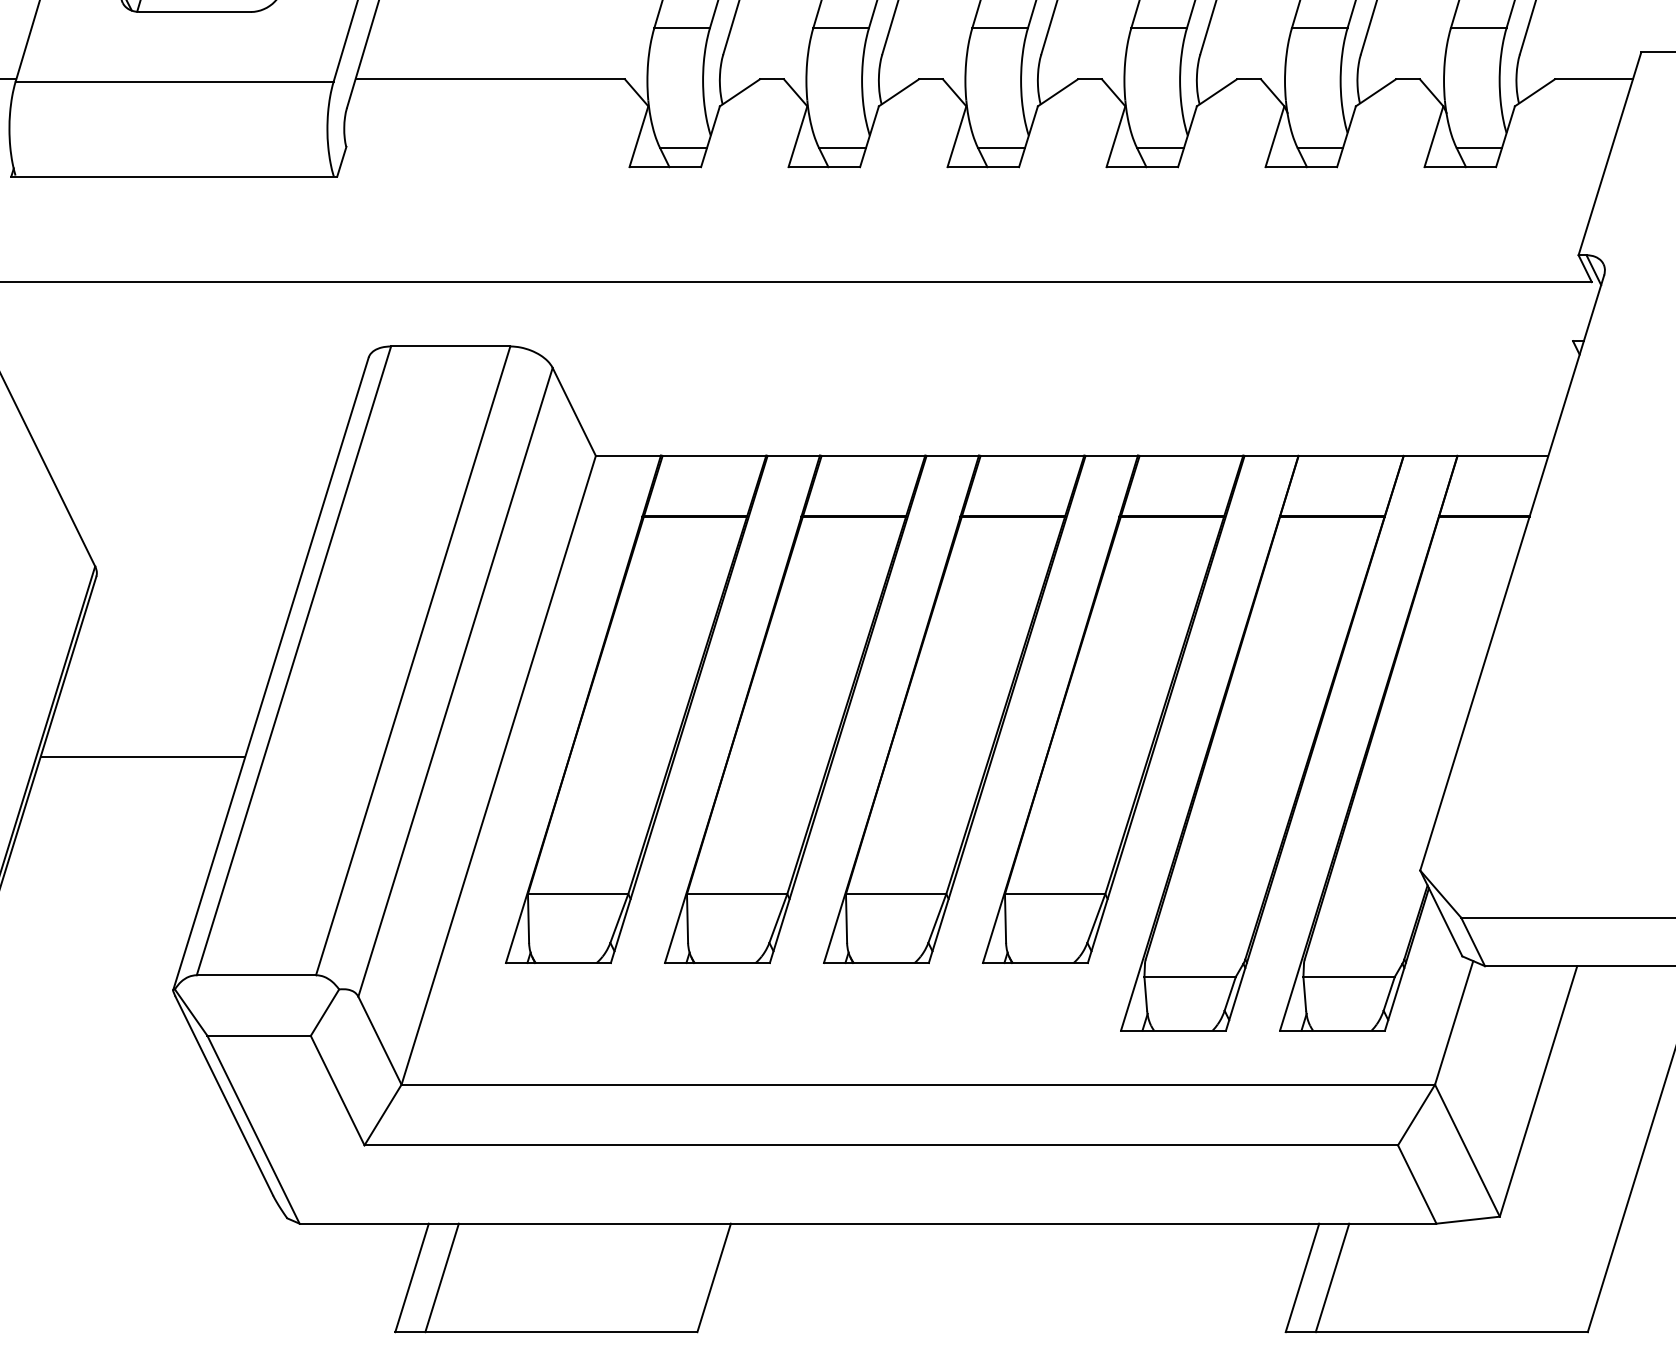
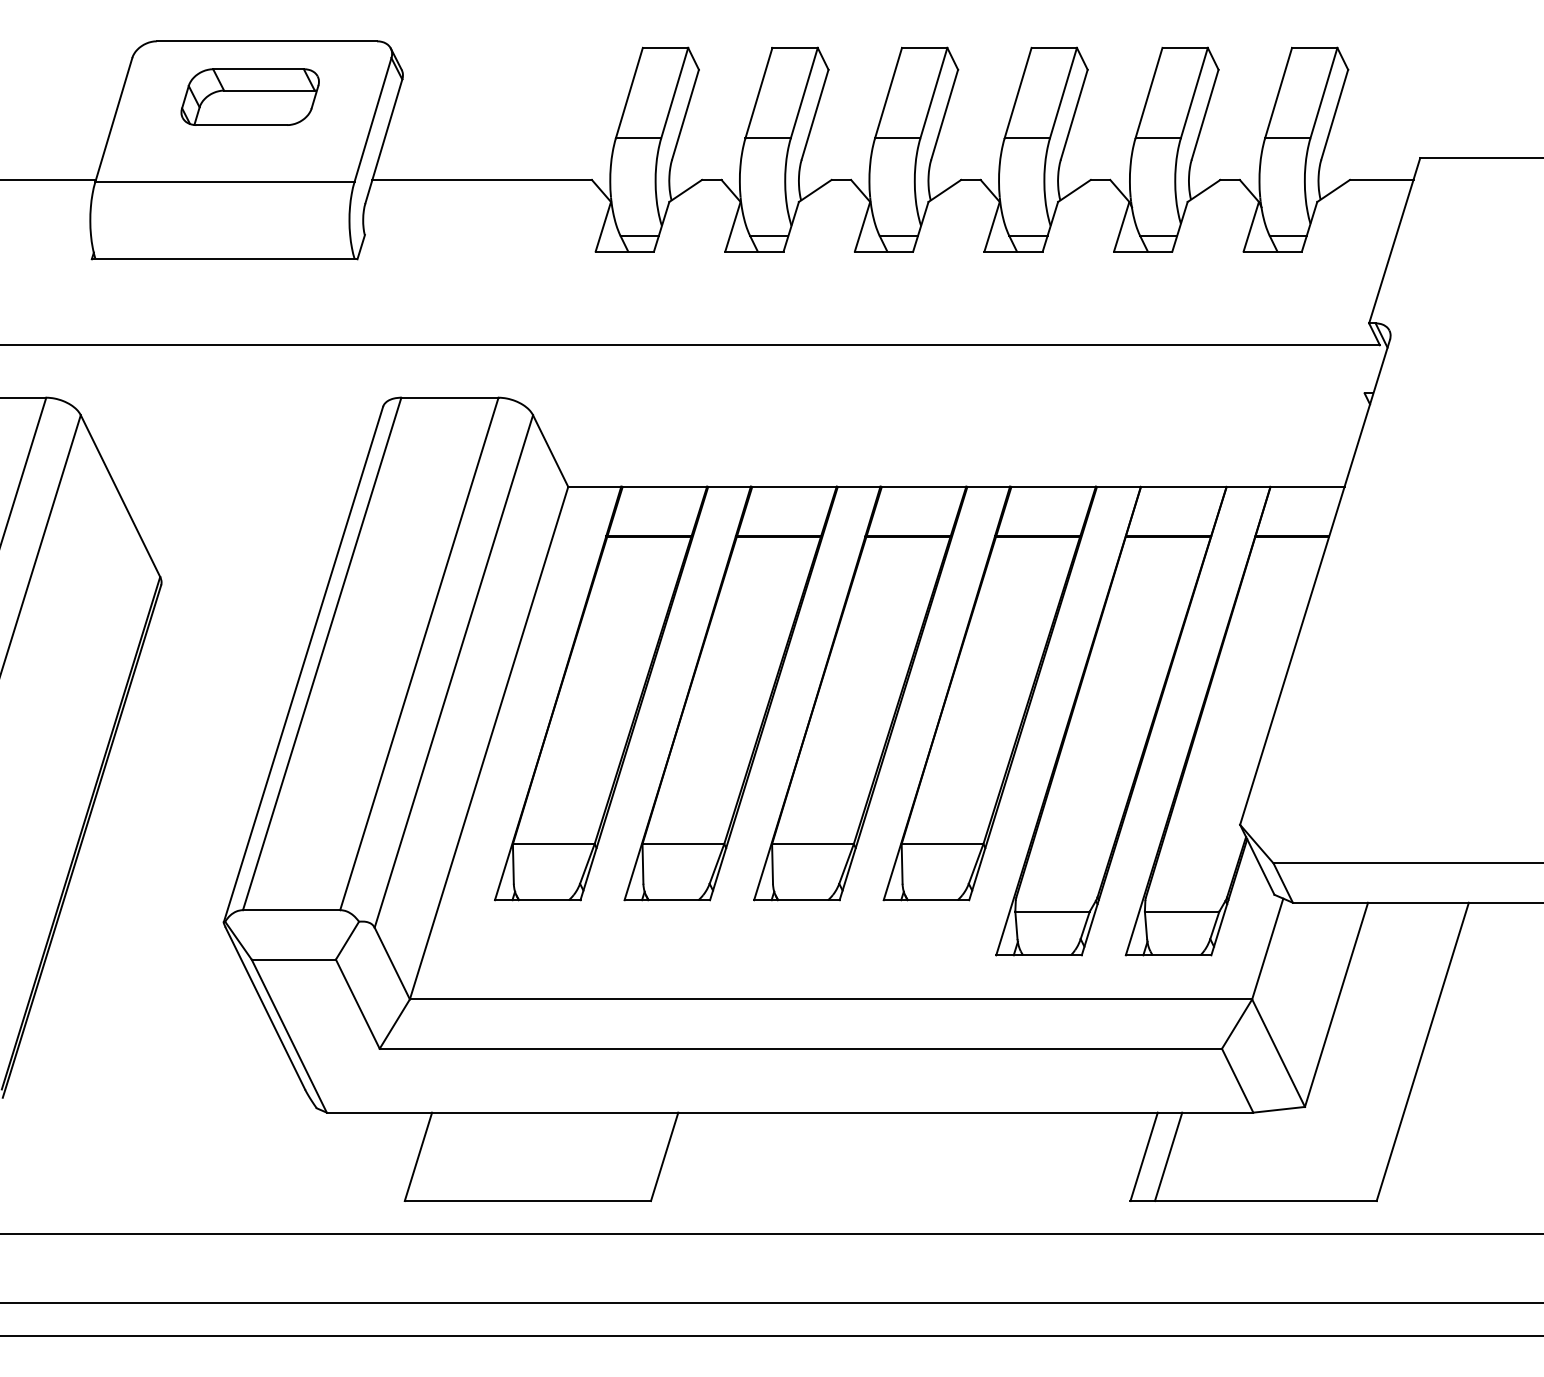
line: (142, 757) -> (198, 732), removed
line: (441, 1277) -> (442, 1156), removed

